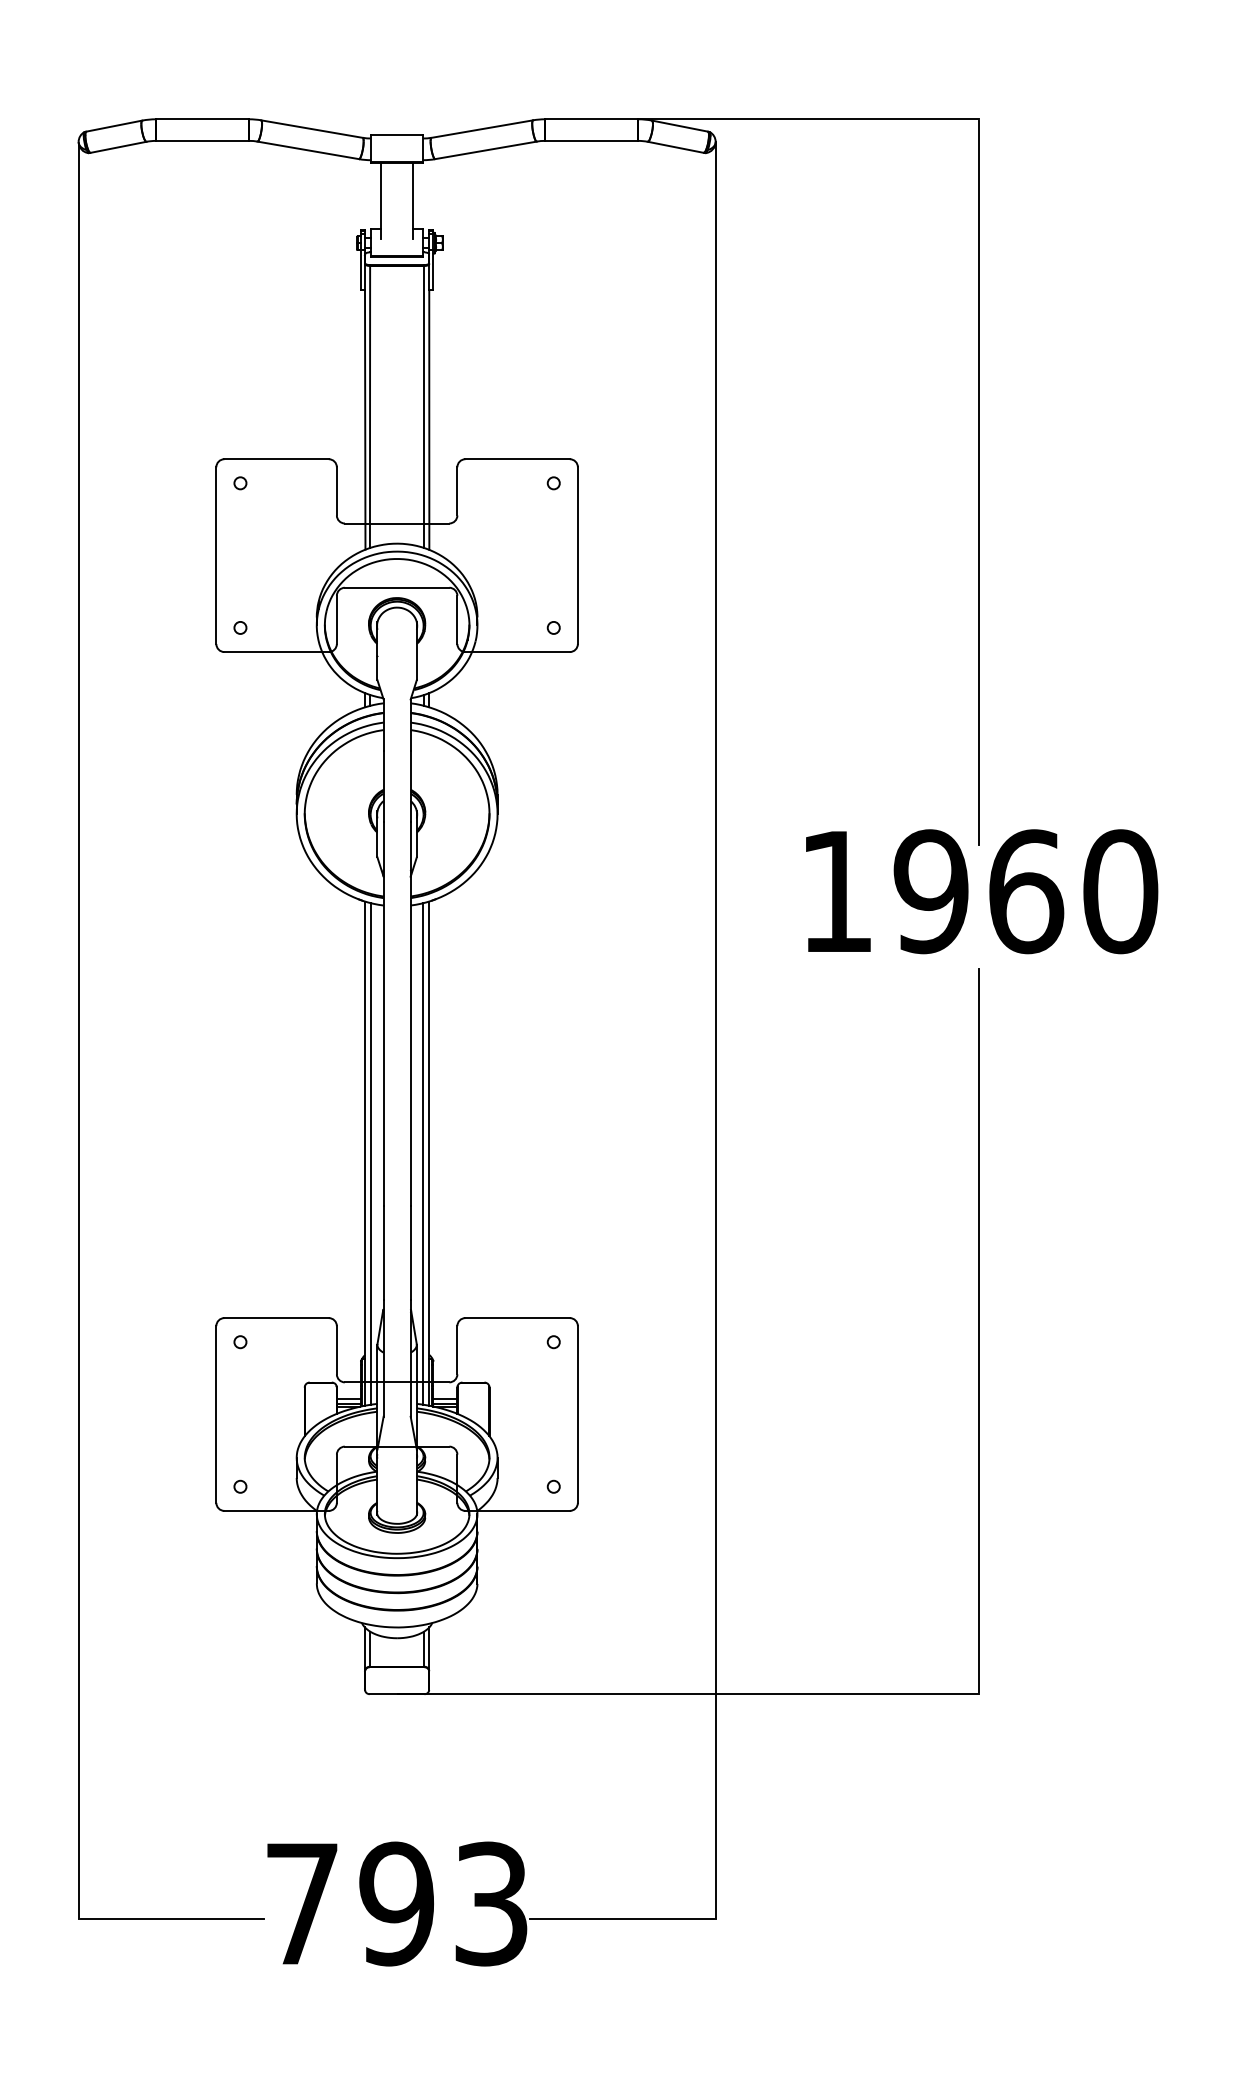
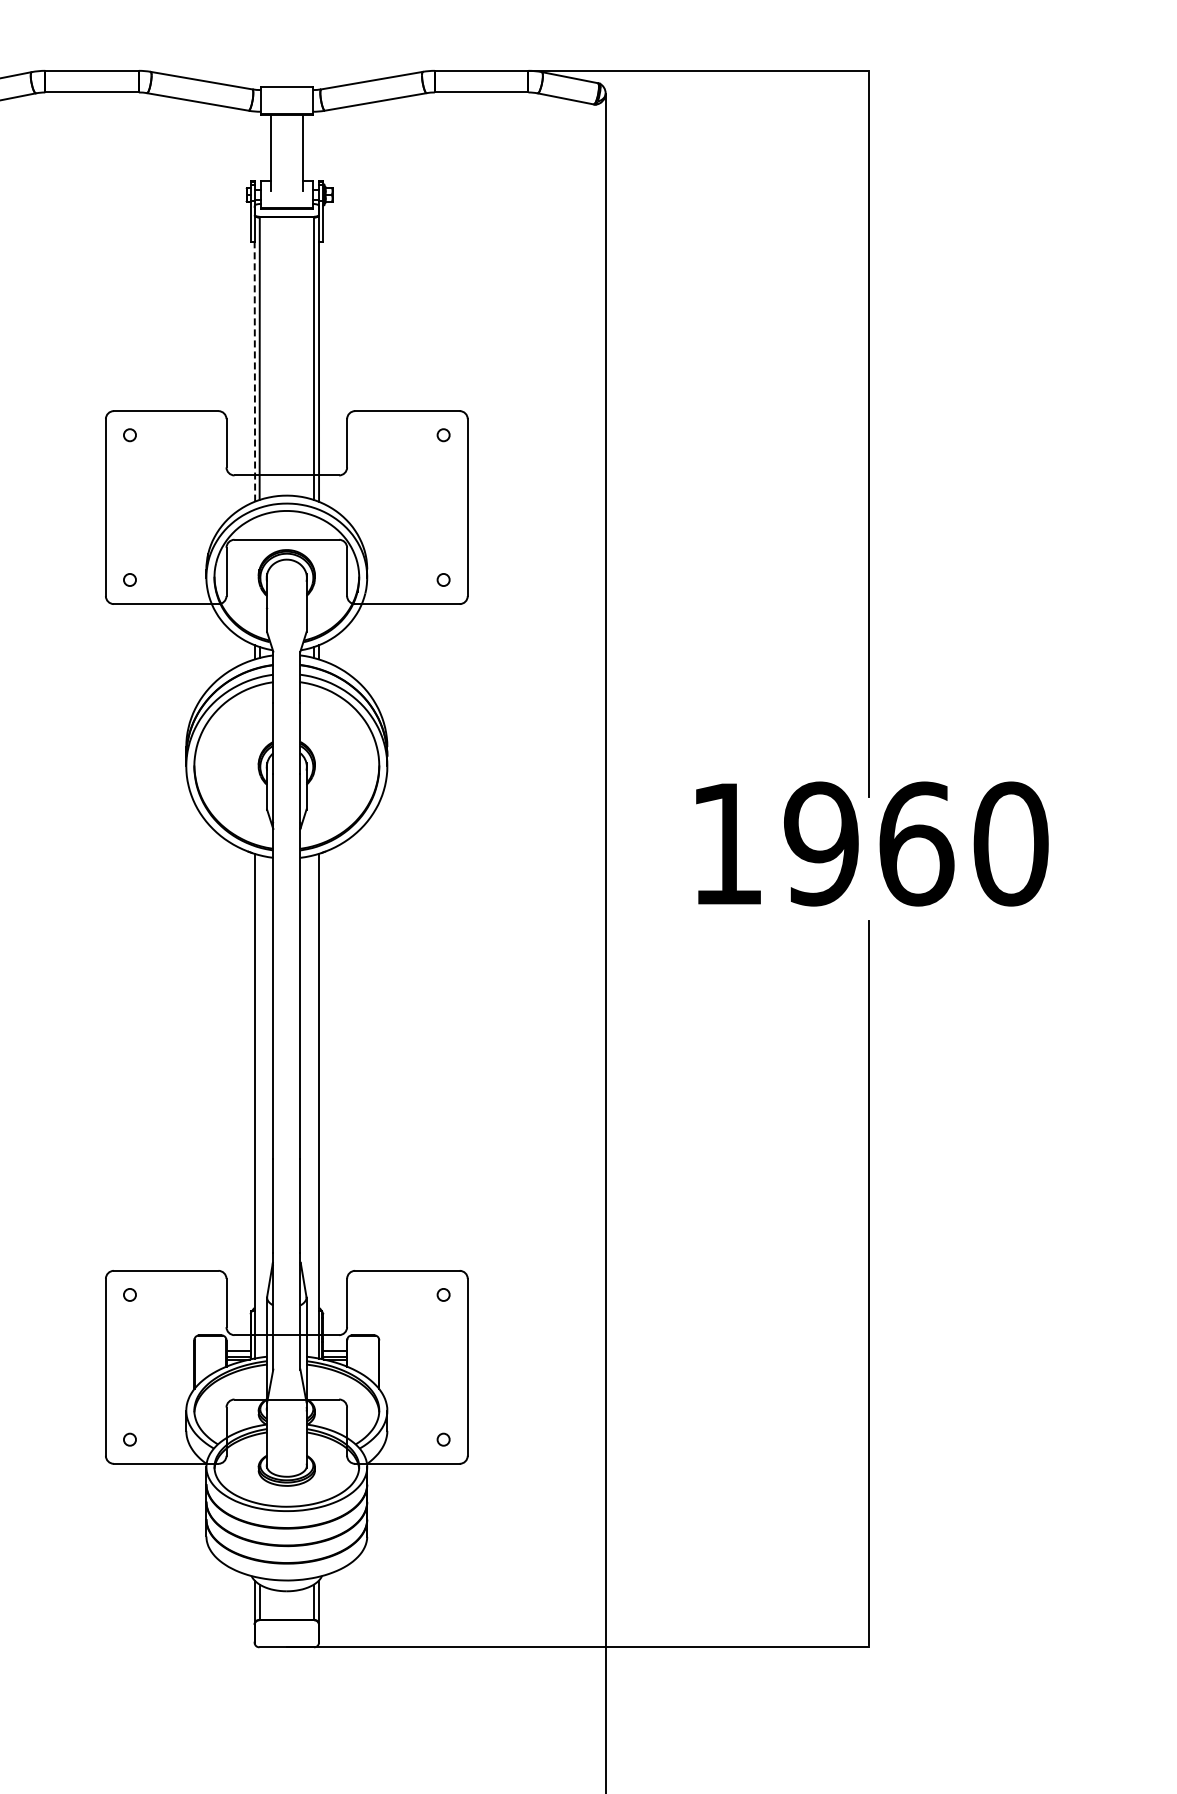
line: (365, 419) -> (255, 371), solid -> dashed
line: (371, 1153) -> (261, 1106), removed
line: (422, 1153) -> (312, 1106), removed

